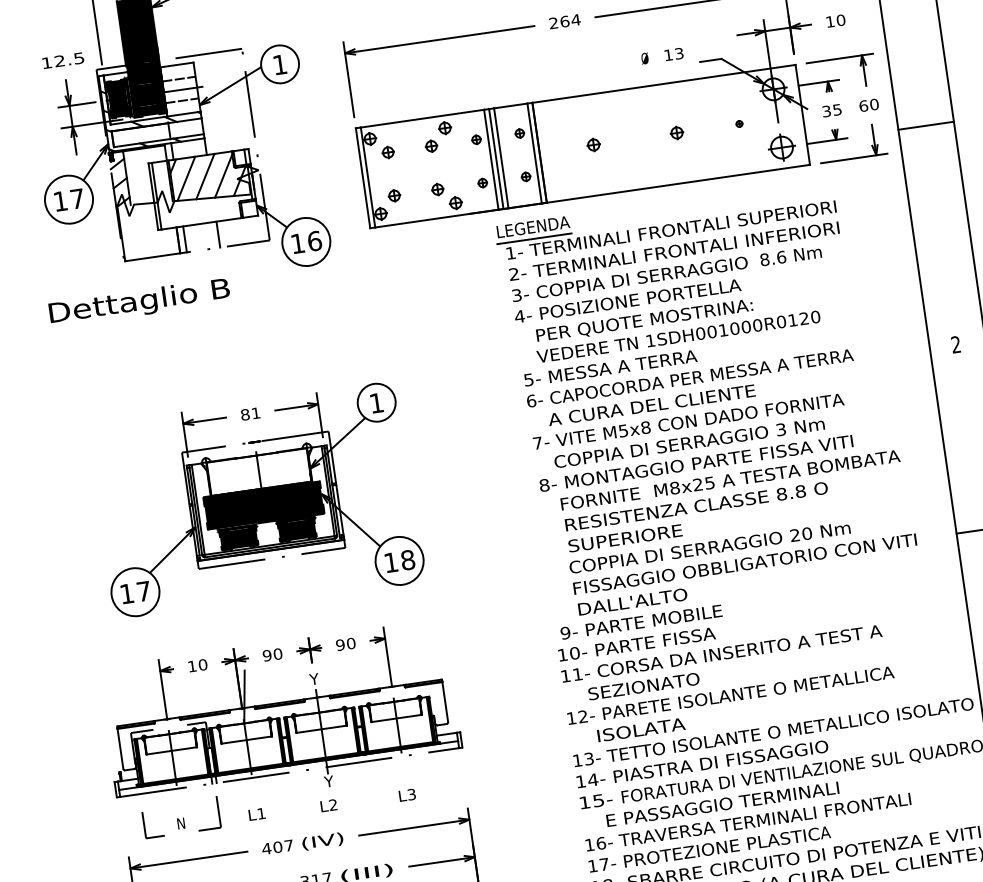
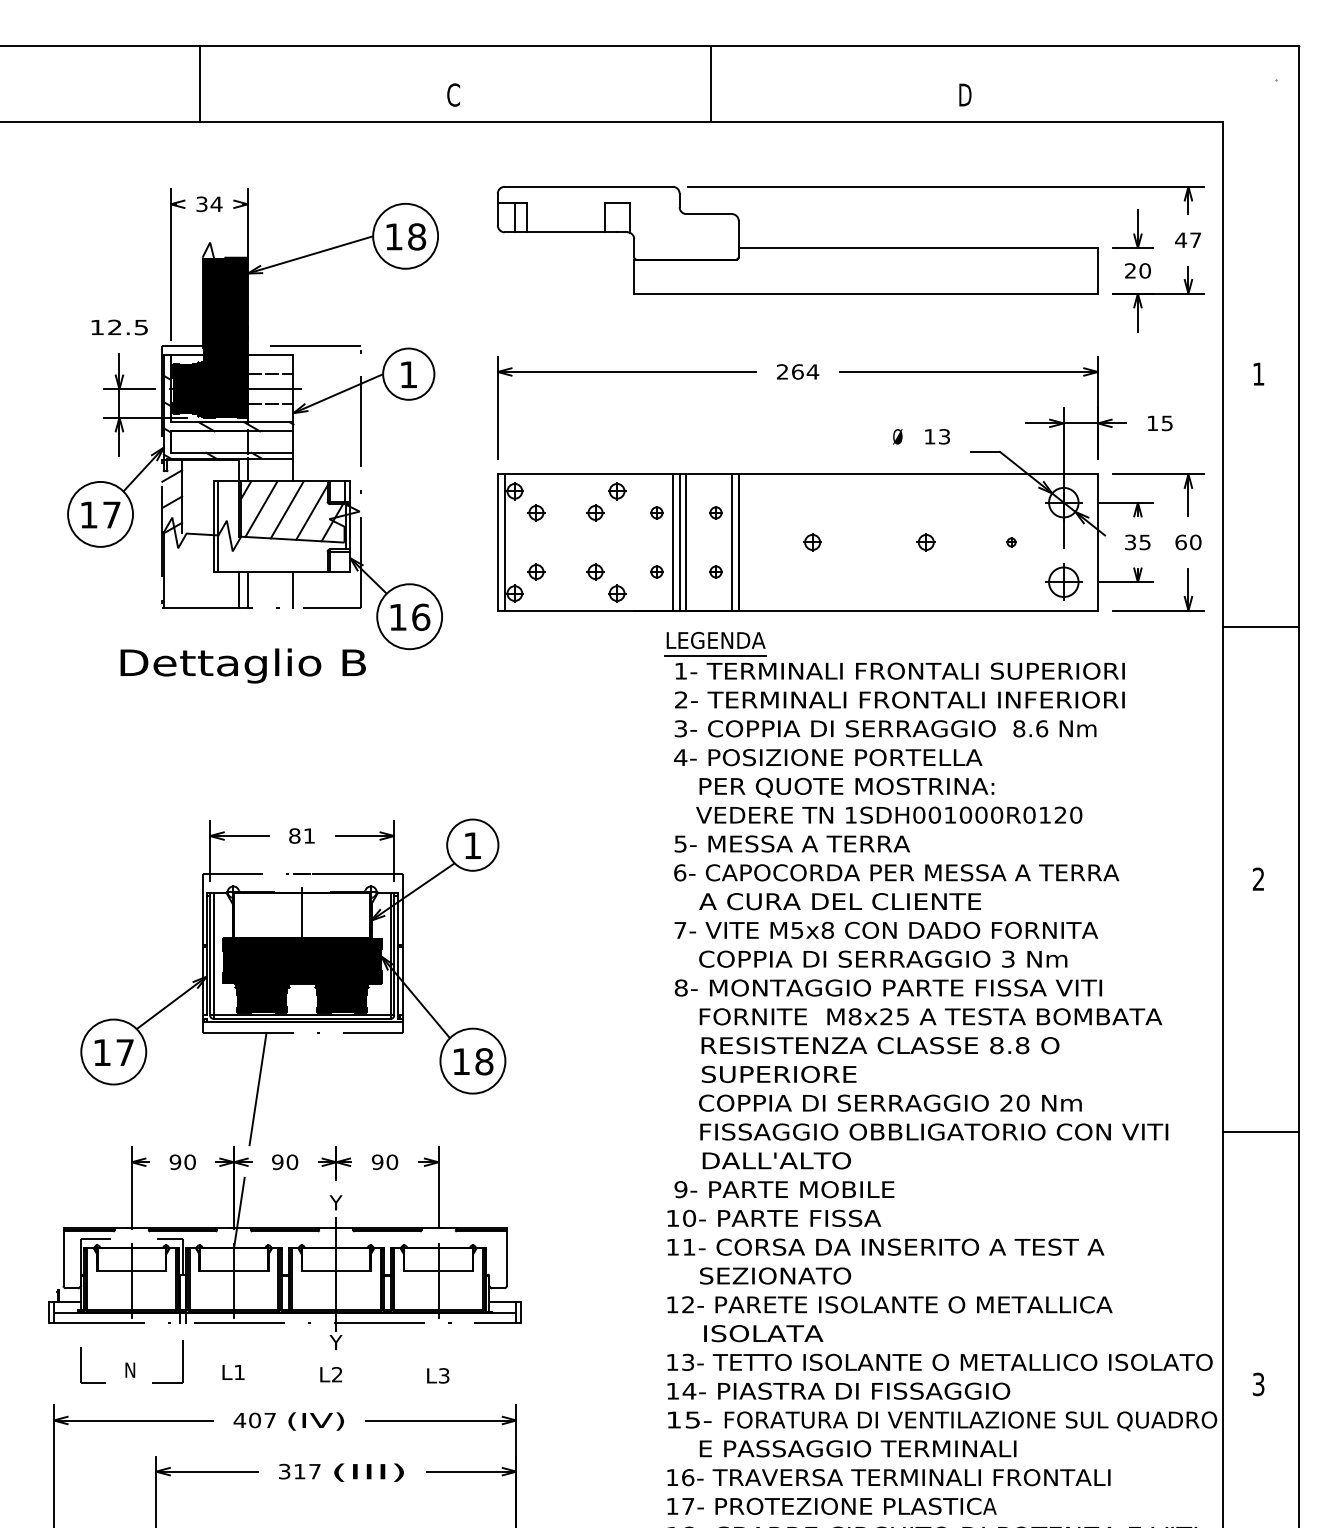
text: (841, 20) -> (1167, 423), 10 -> 15
line: (925, 125) -> (1260, 626), moved
text: (139, 302) -> (242, 665), moved
line: (244, 603) -> (257, 1088), added
text: (192, 666) -> (175, 1162), 10 -> 90

